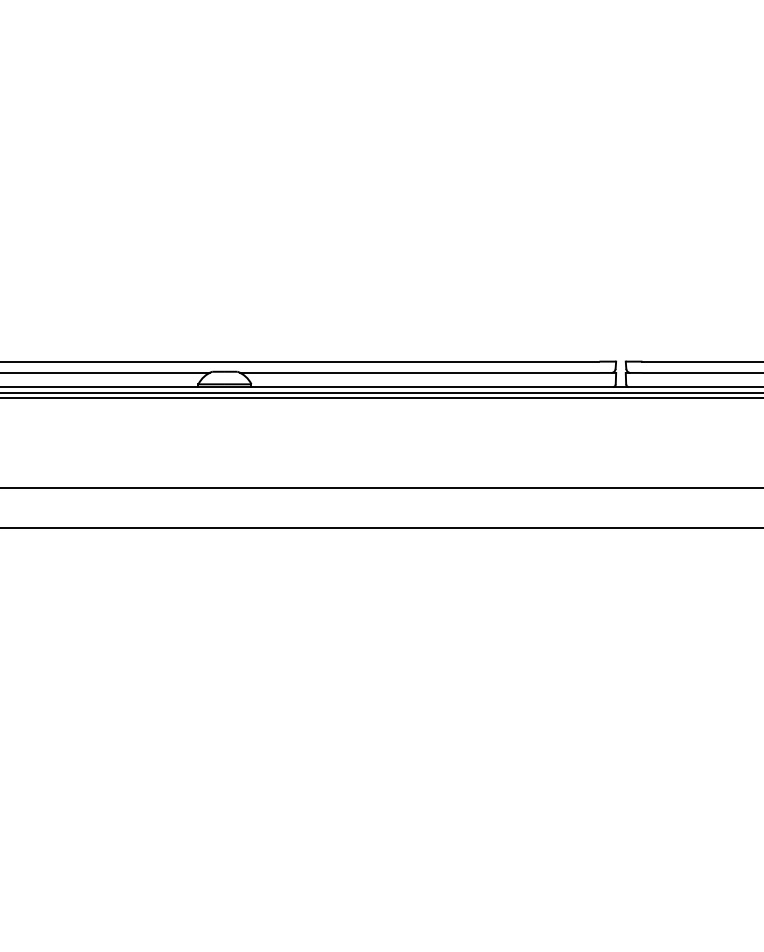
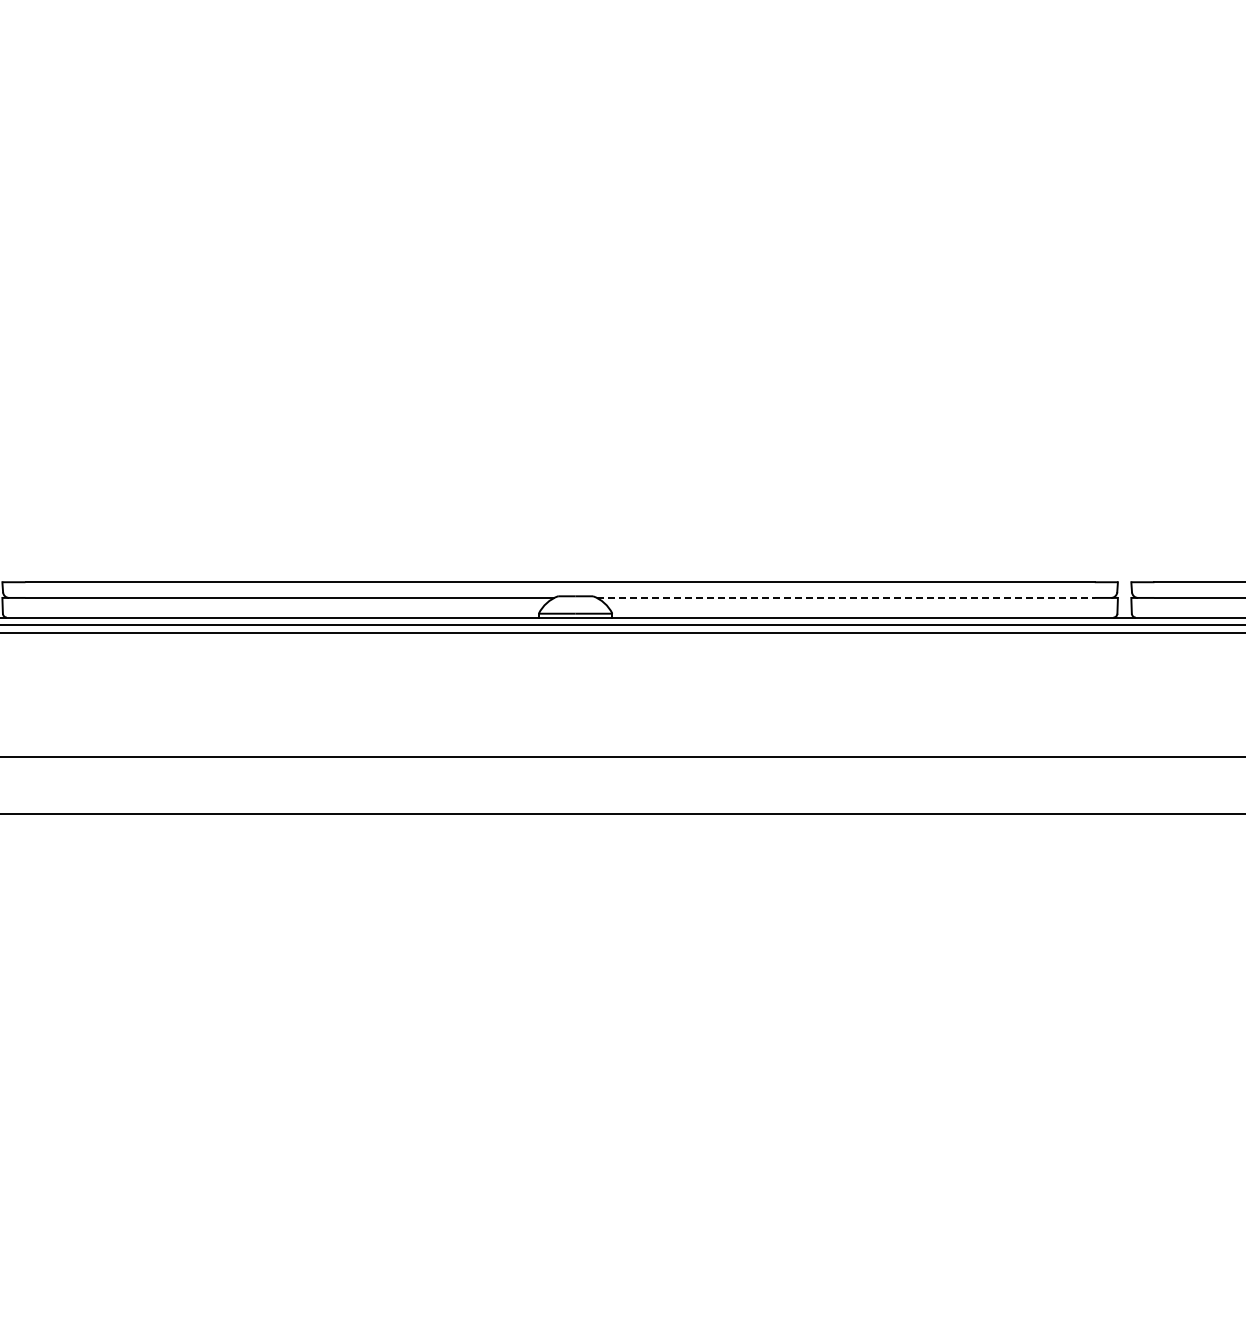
line: (419, 372) -> (845, 597), solid -> dashed

